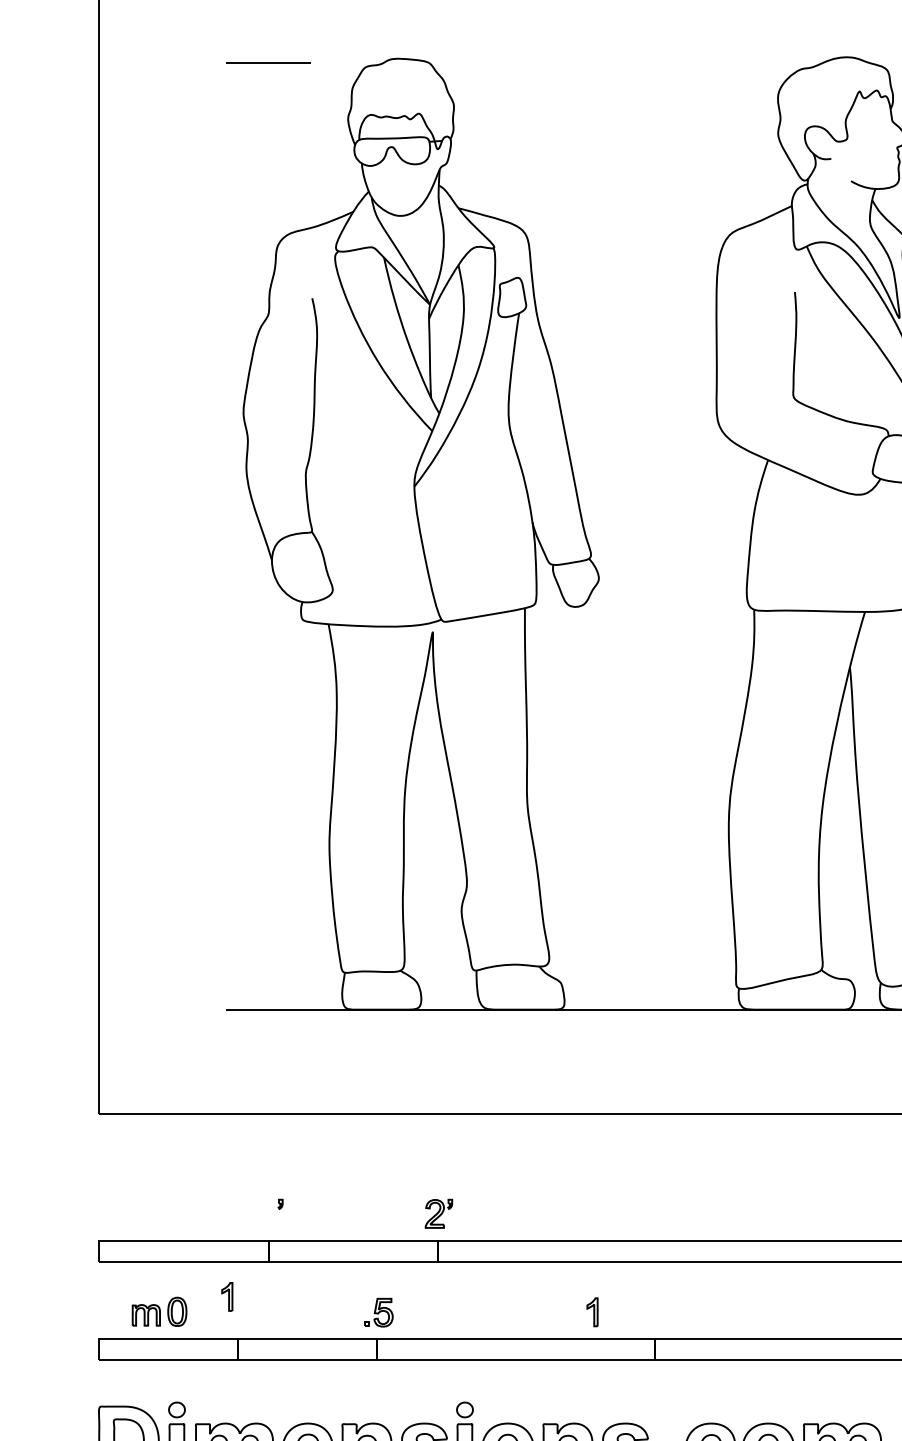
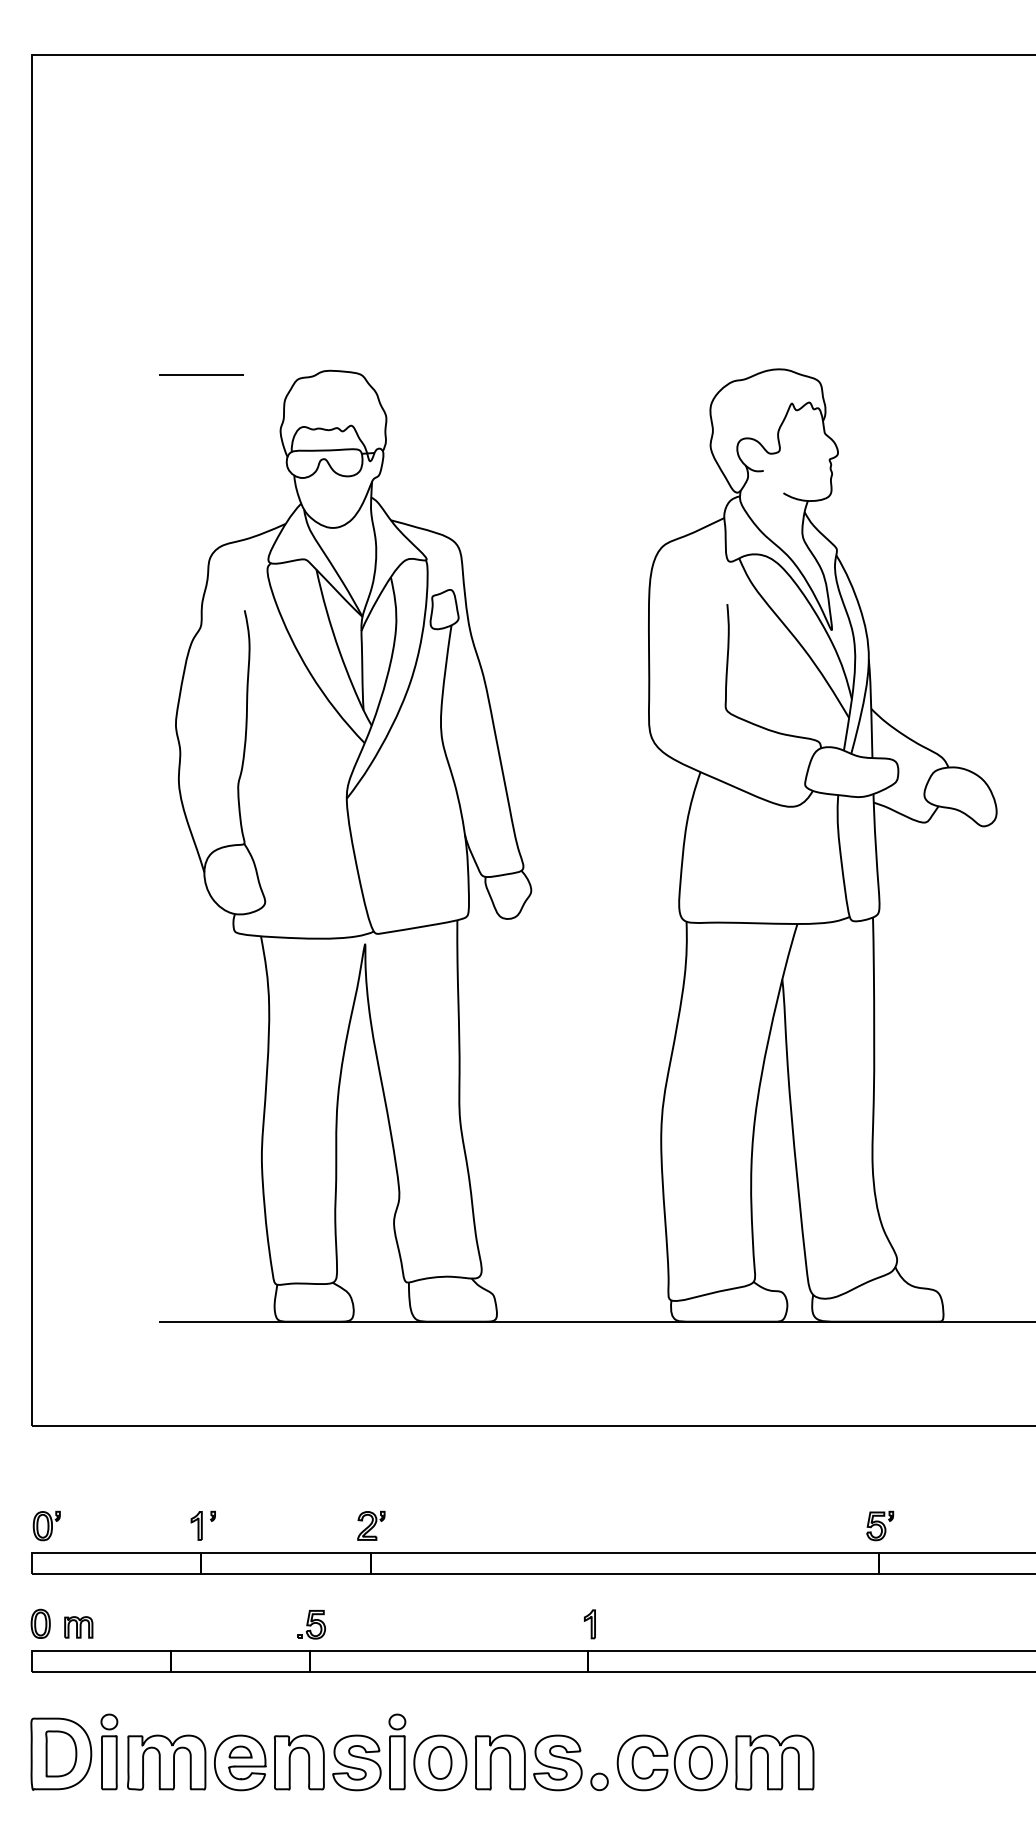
part: (114, 1213) -> (46, 1525), added
part: (227, 1296) -> (196, 1525), moved
part: (177, 1311) -> (40, 1623), moved
part: (592, 1312) -> (589, 1624), moved

